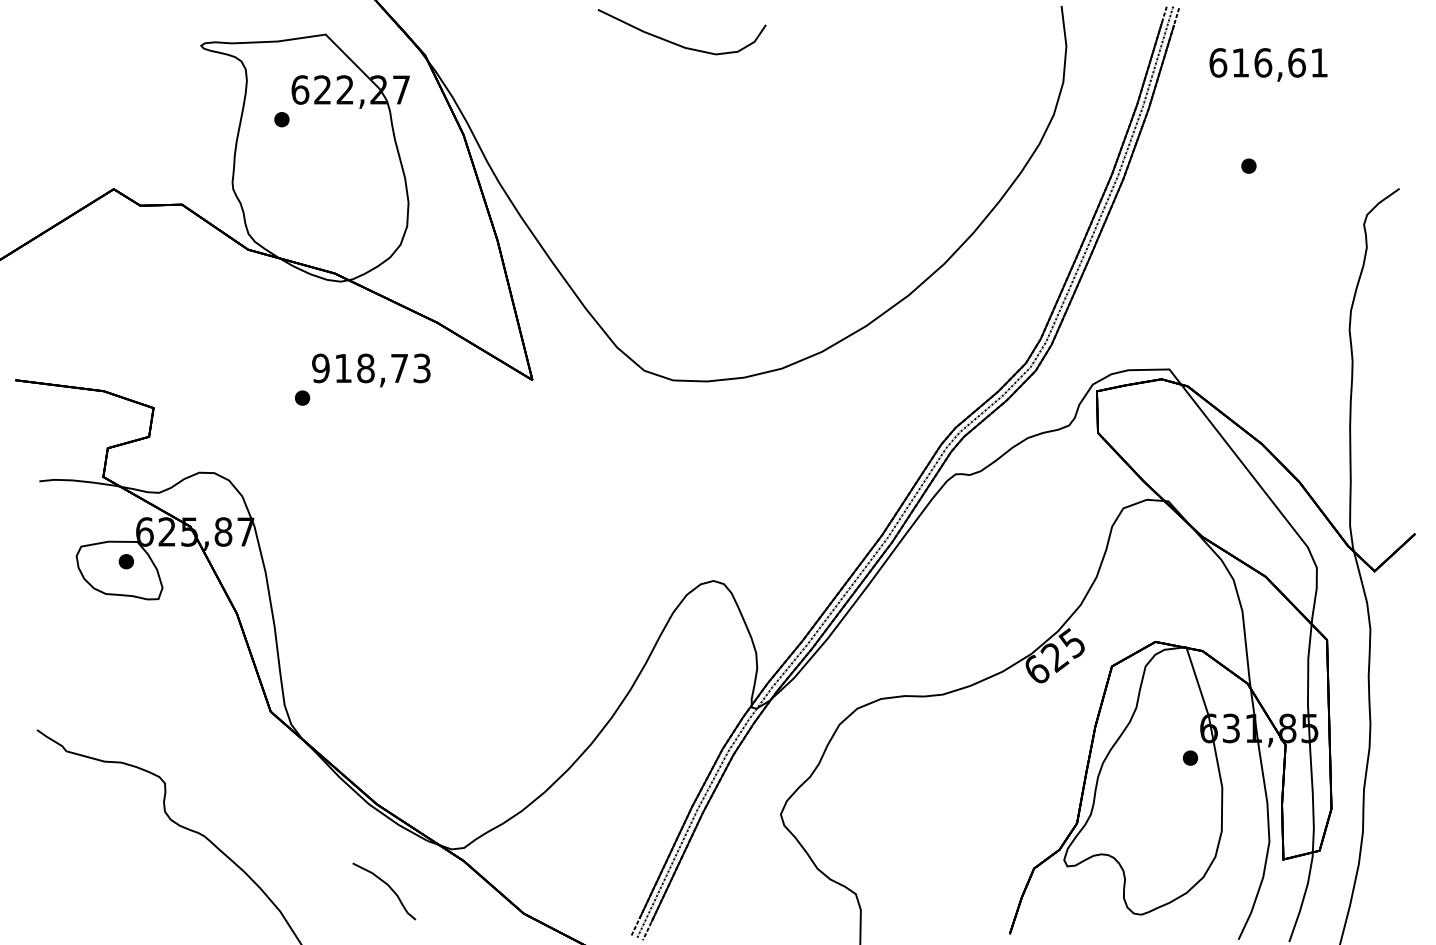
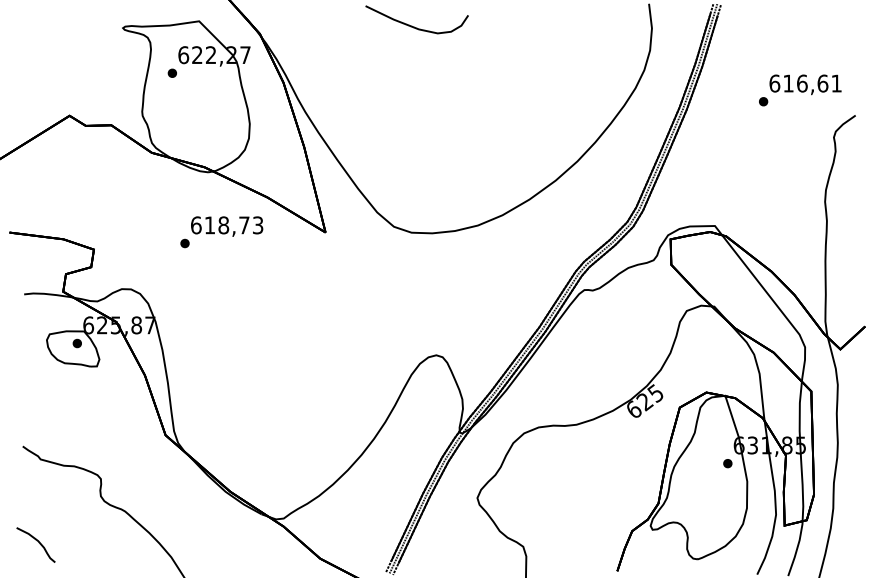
text: (1268, 64) -> (805, 84), moved
text: (319, 368) -> (195, 225), 918,73 -> 618,73
curve: (386, 885) -> (37, 541), moved

